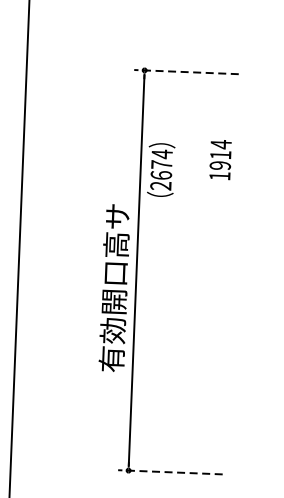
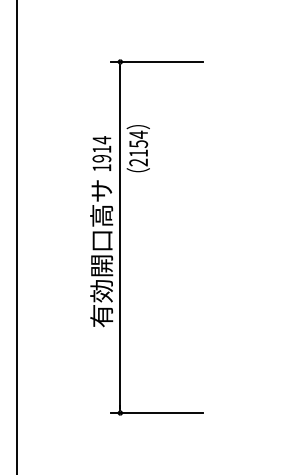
line: (187, 71) -> (157, 61), dashed -> solid
text: (220, 159) -> (101, 153), moved
text: (161, 169) -> (138, 148), 2674 -> 2154
line: (170, 472) -> (157, 413), dashed -> solid

